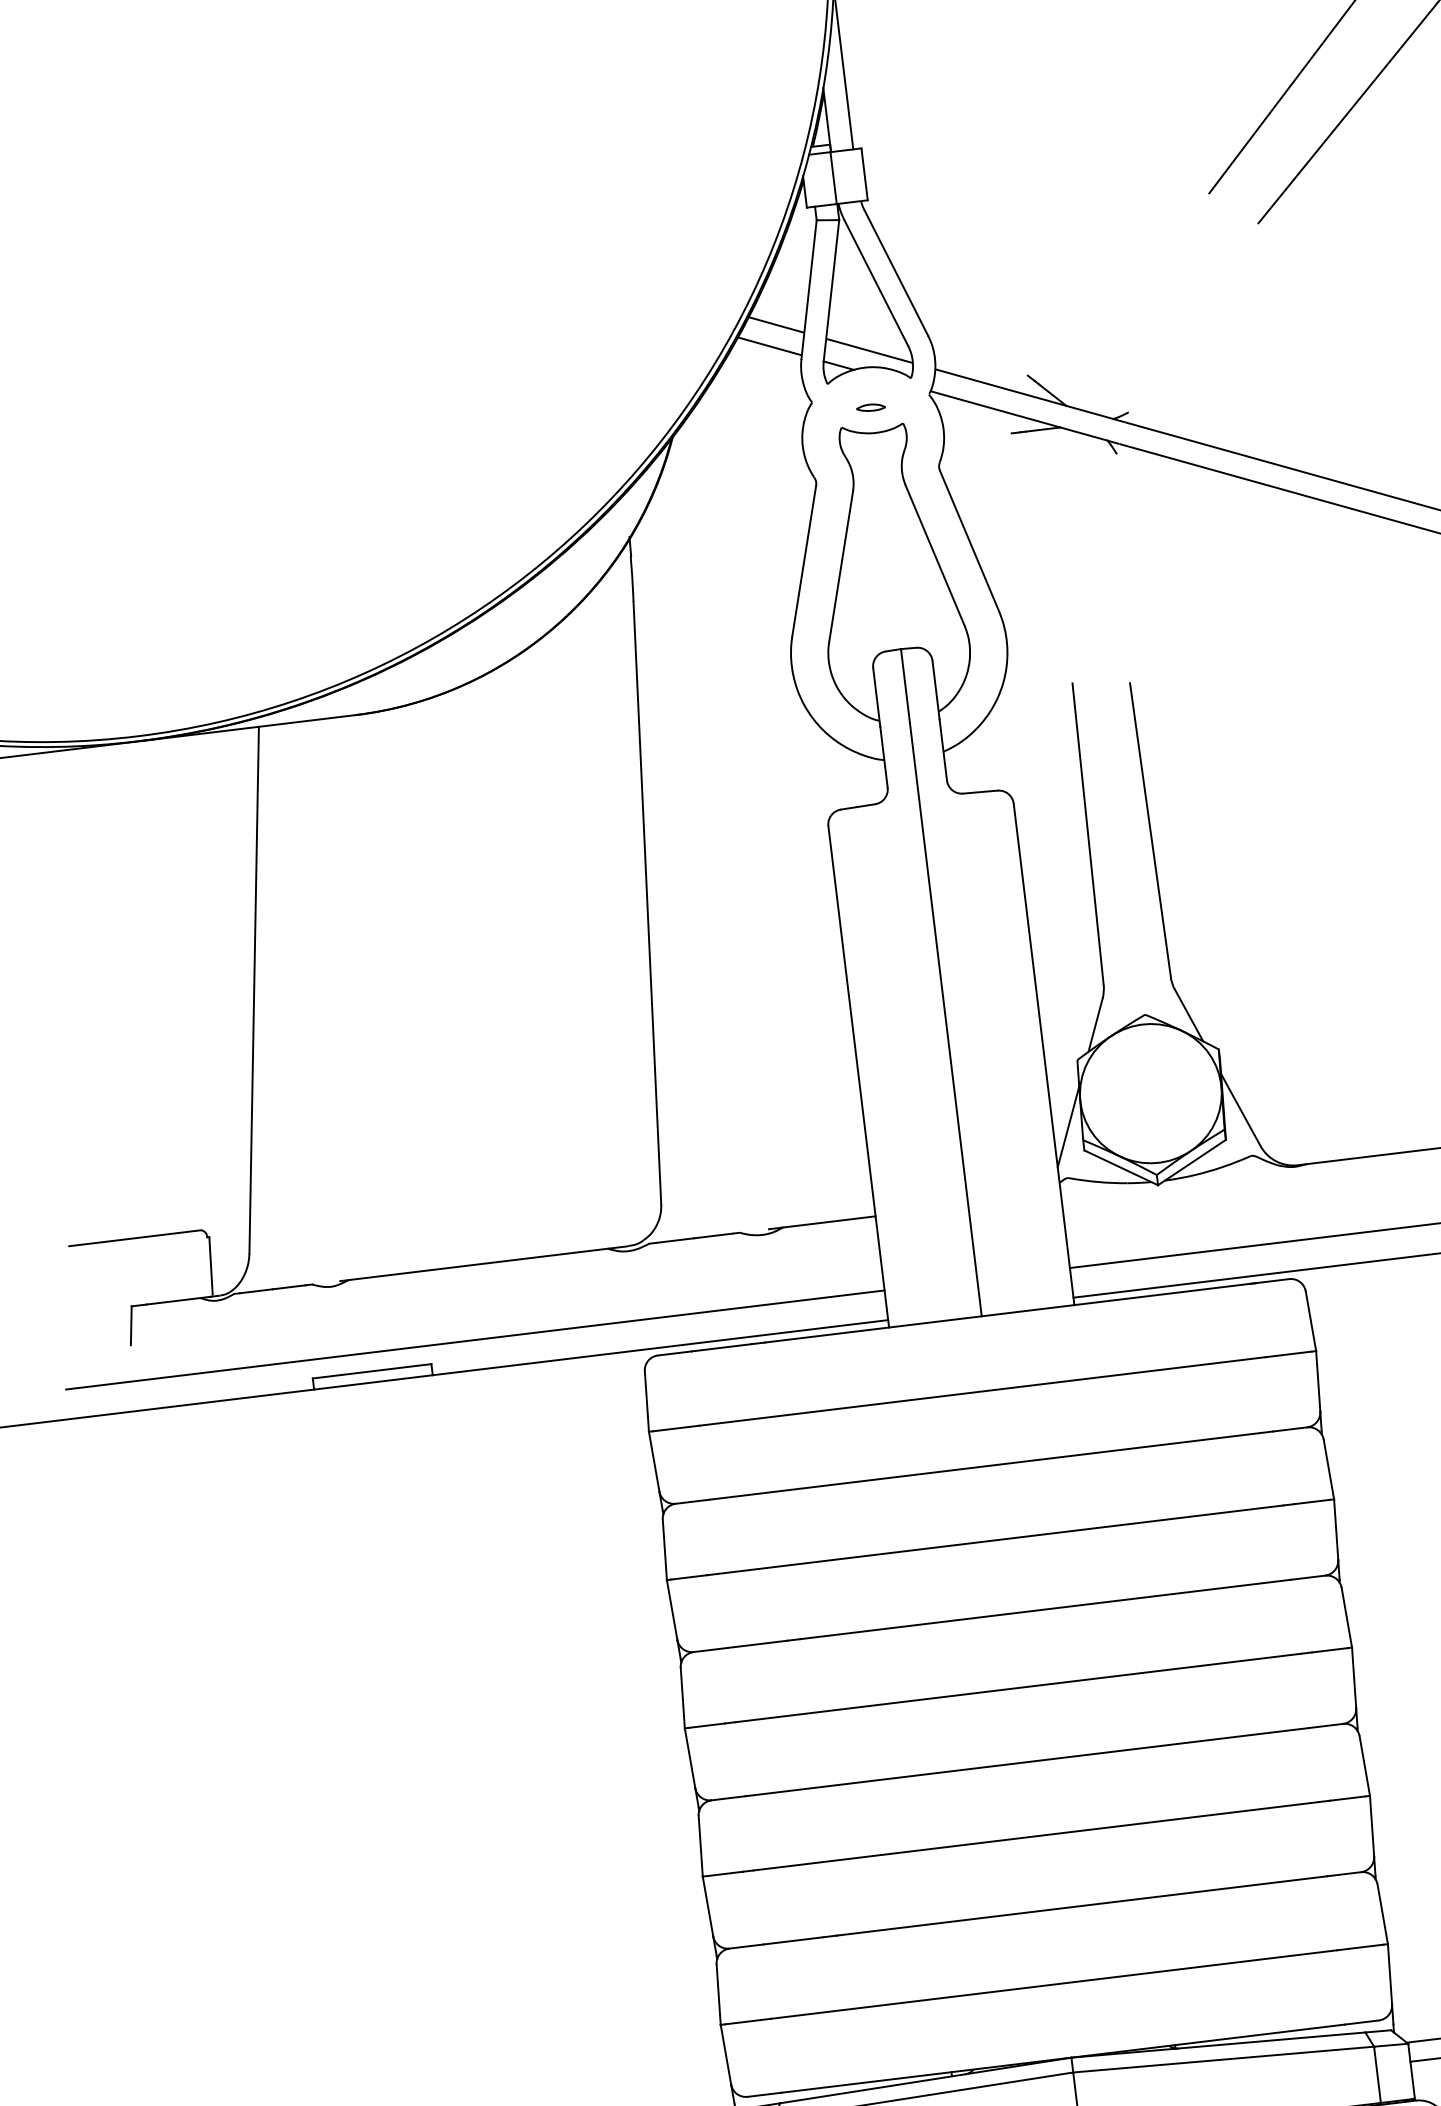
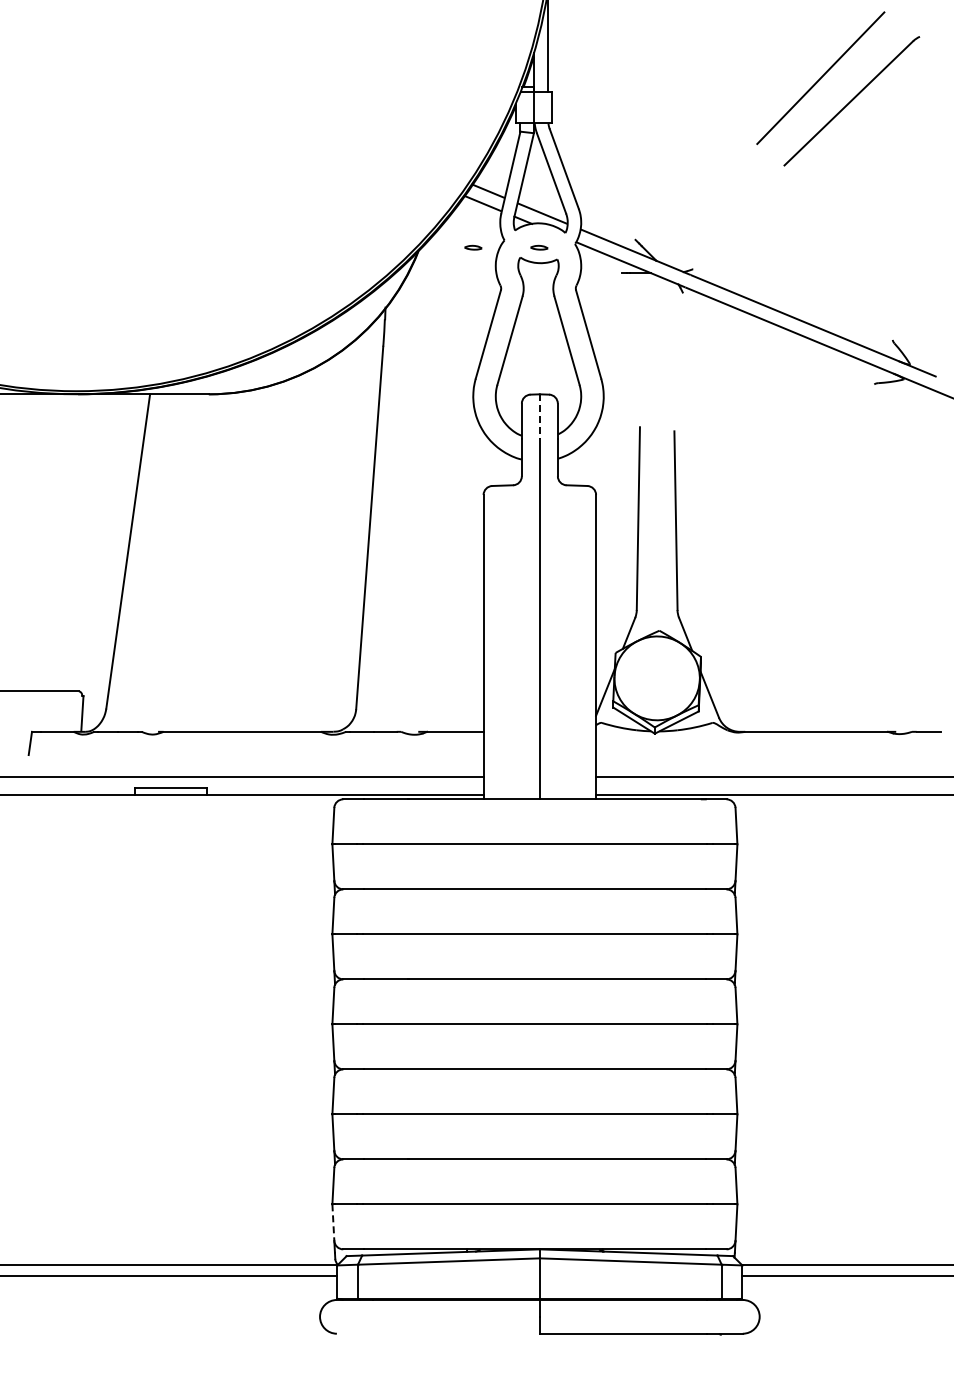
part: (762, 420) -> (473, 247), added
line: (904, 685) -> (539, 416), solid -> dashed
line: (726, 2056) -> (333, 1223), solid -> dashed

